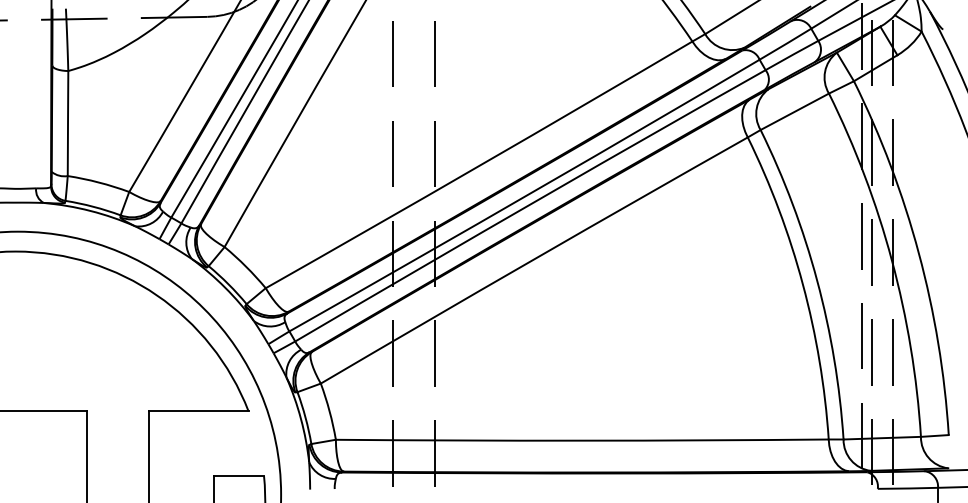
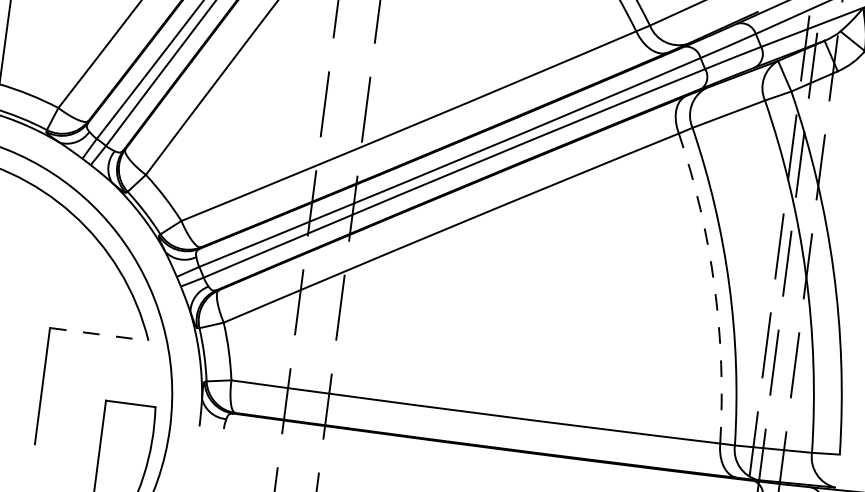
arc: (802, 284) -> (714, 286), solid -> dashed
line: (198, 411) -> (98, 334), solid -> dashed

